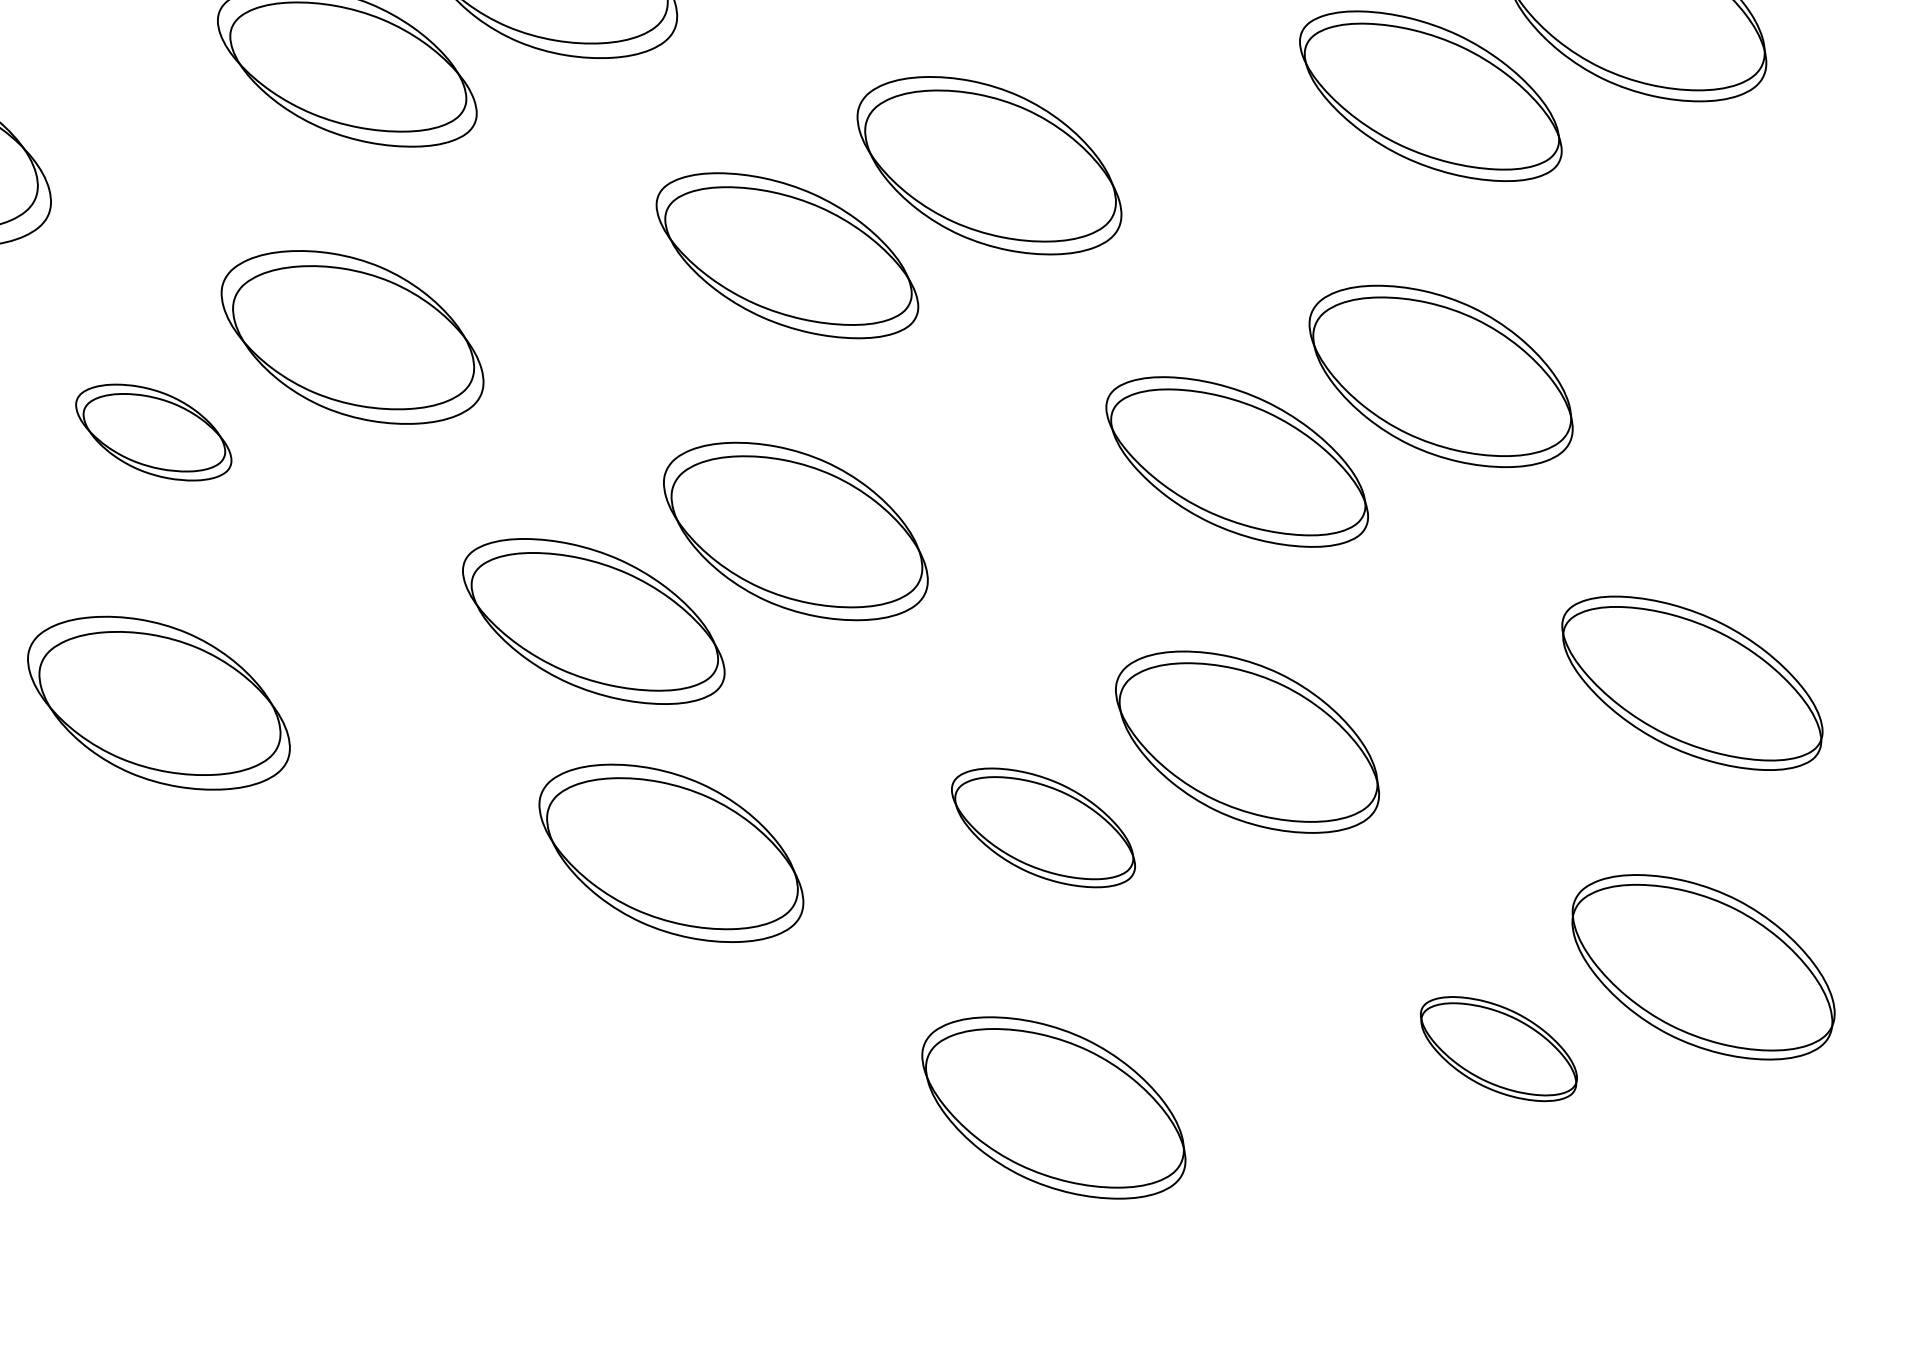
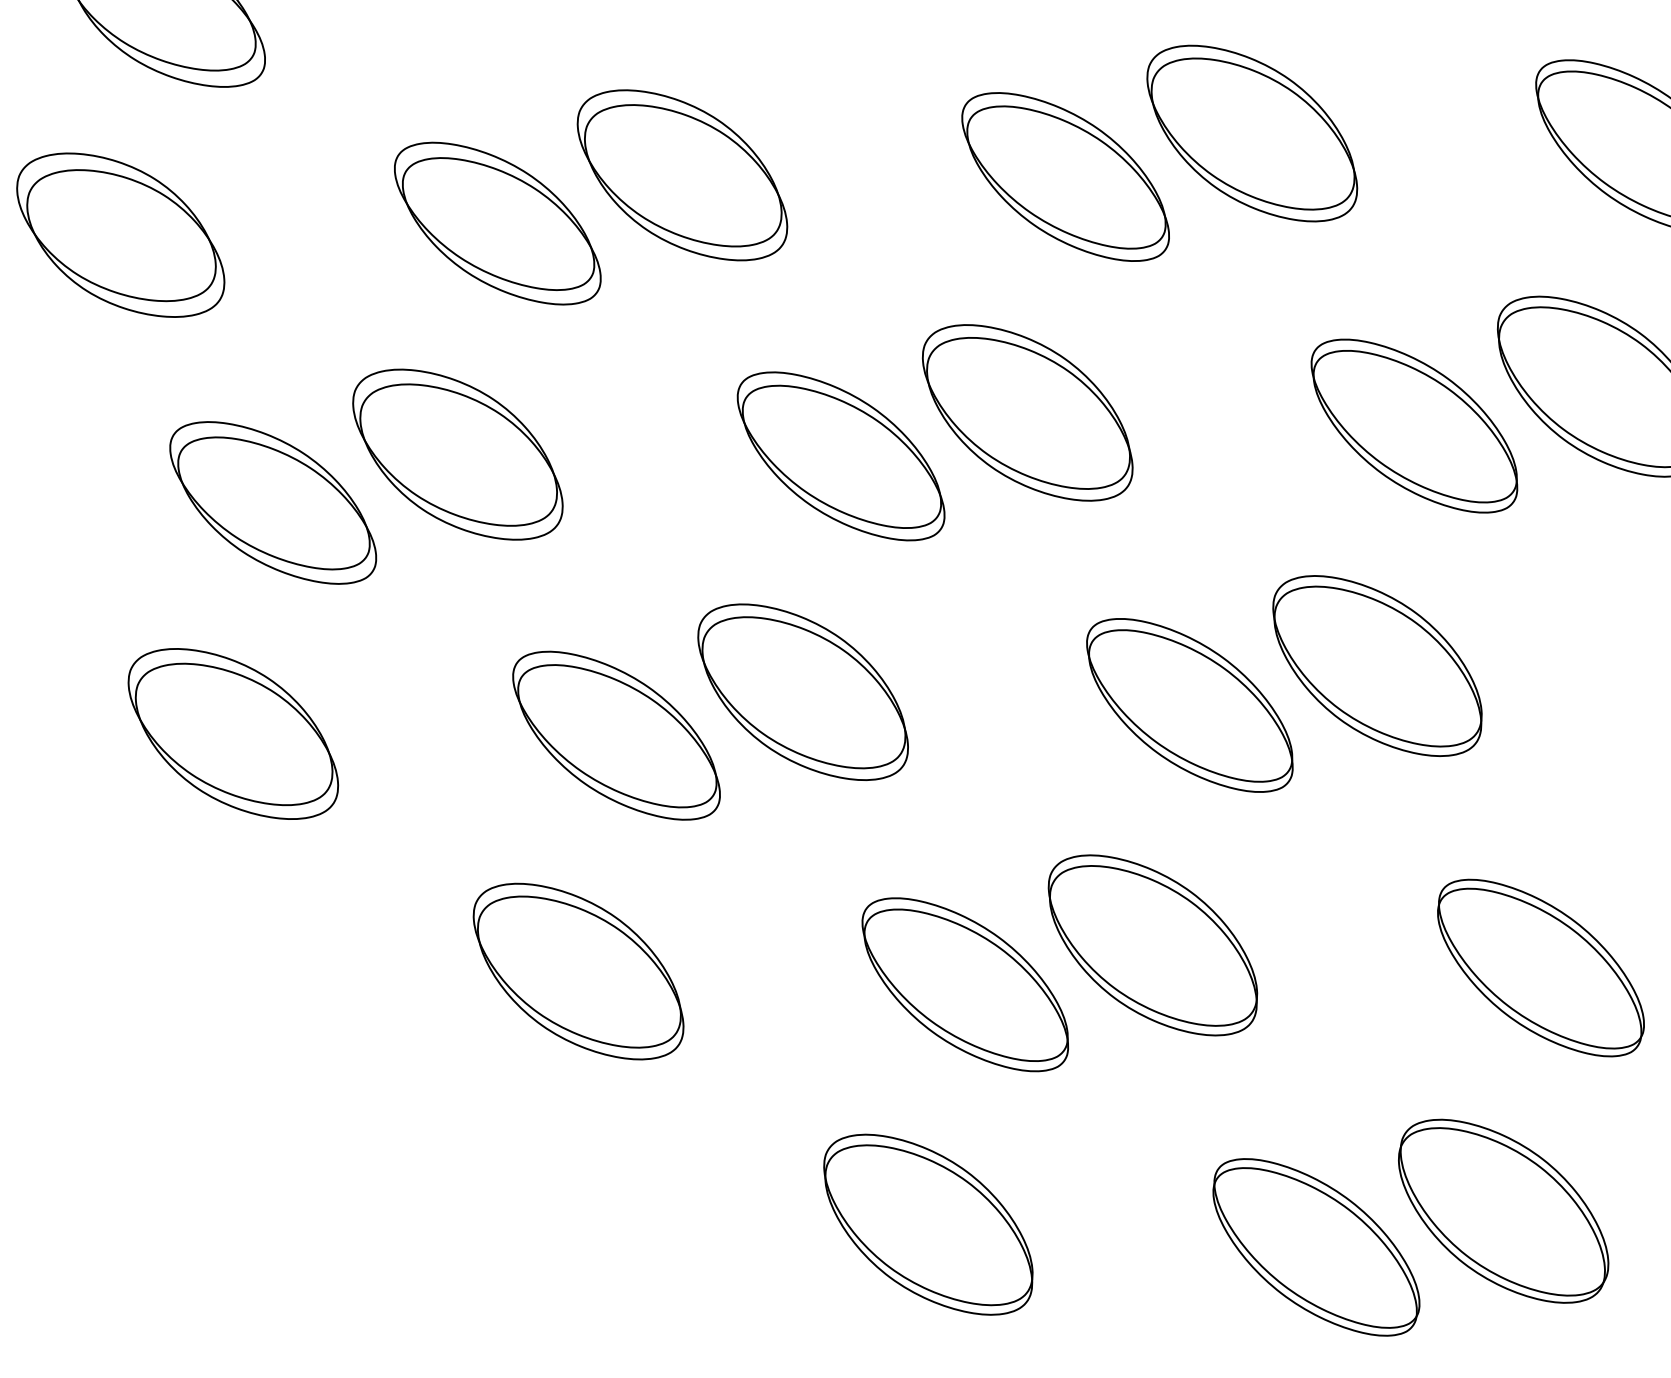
part: (153, 432) -> (273, 502), size x1.67
part: (1042, 827) -> (964, 984), size x1.43
part: (671, 853) -> (578, 971), moved
part: (1499, 1049) -> (1316, 1247), size x1.67

